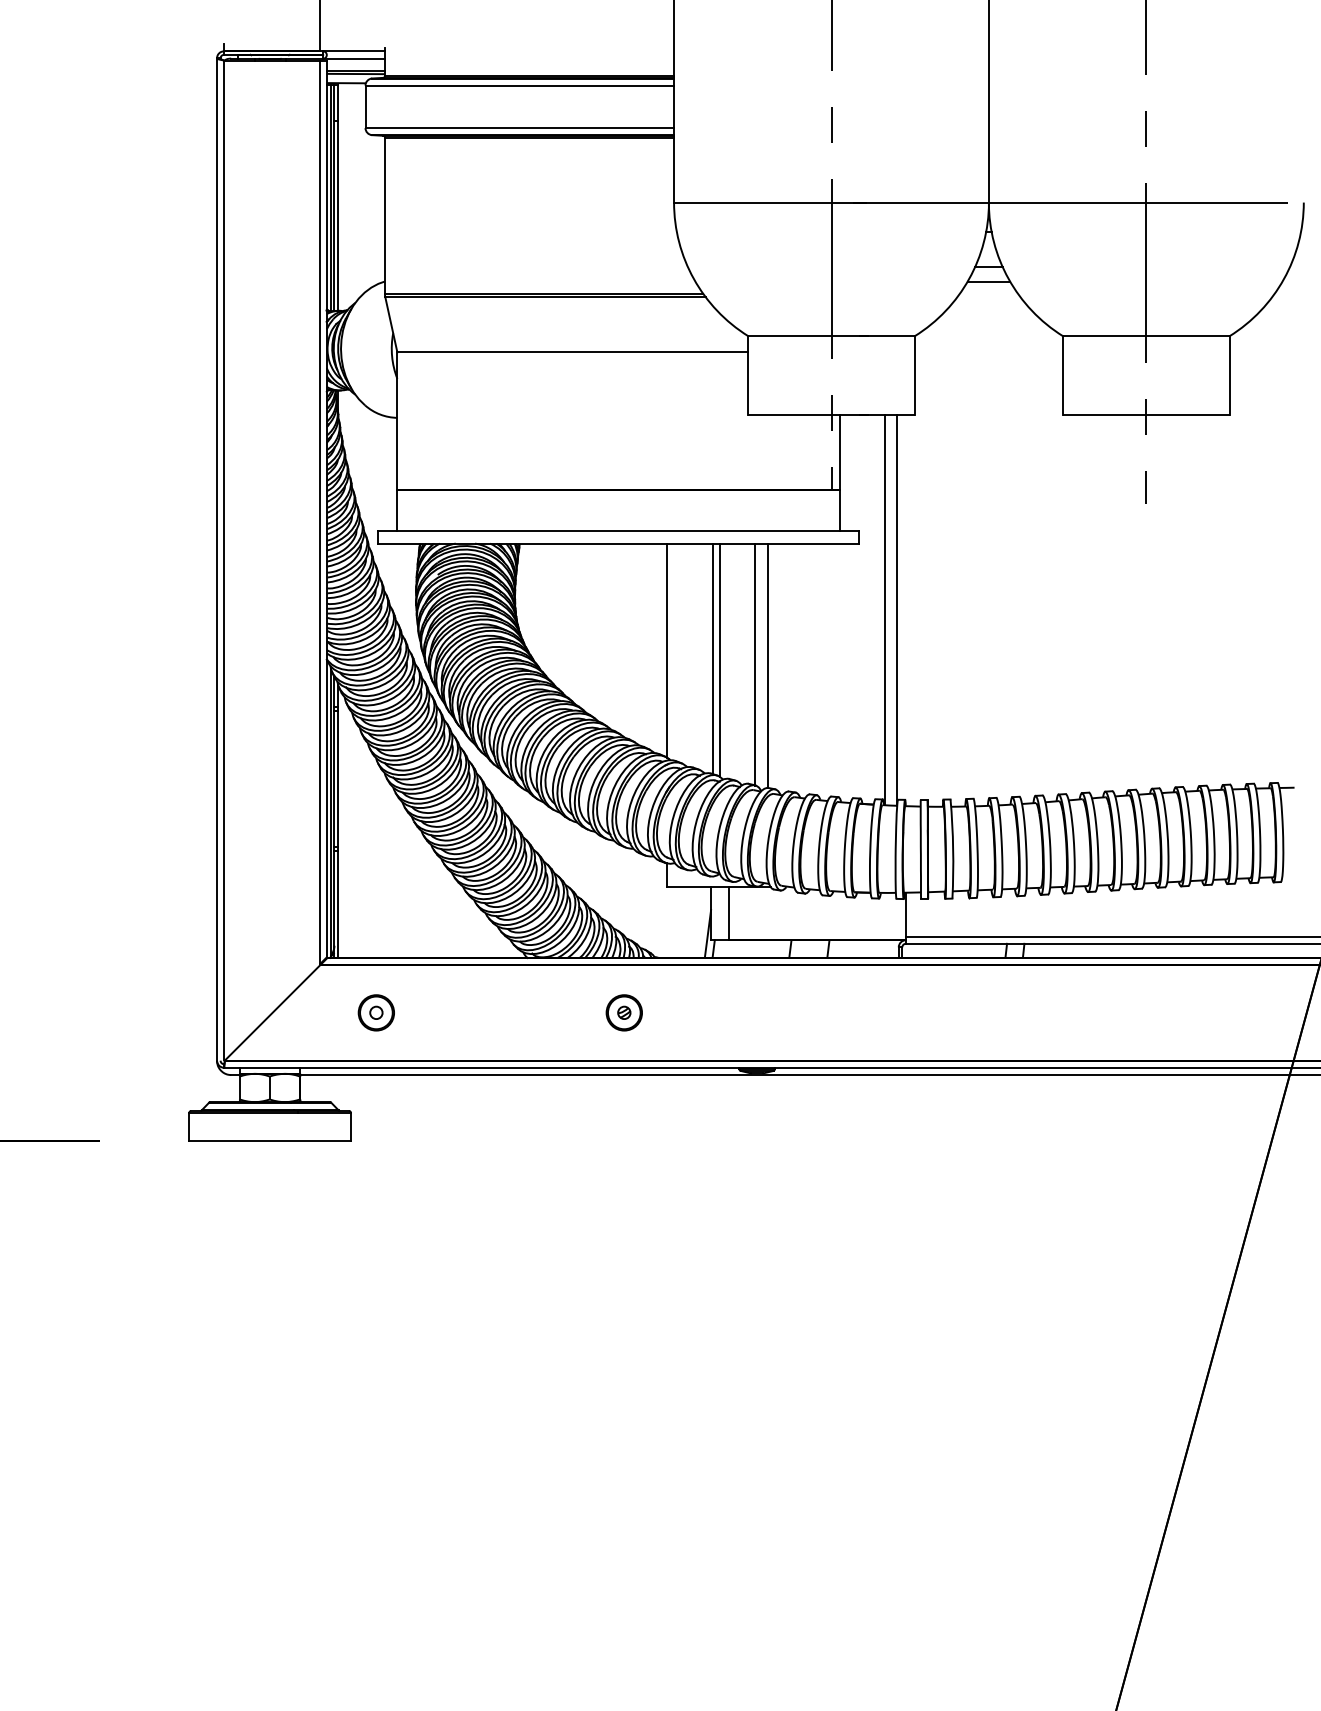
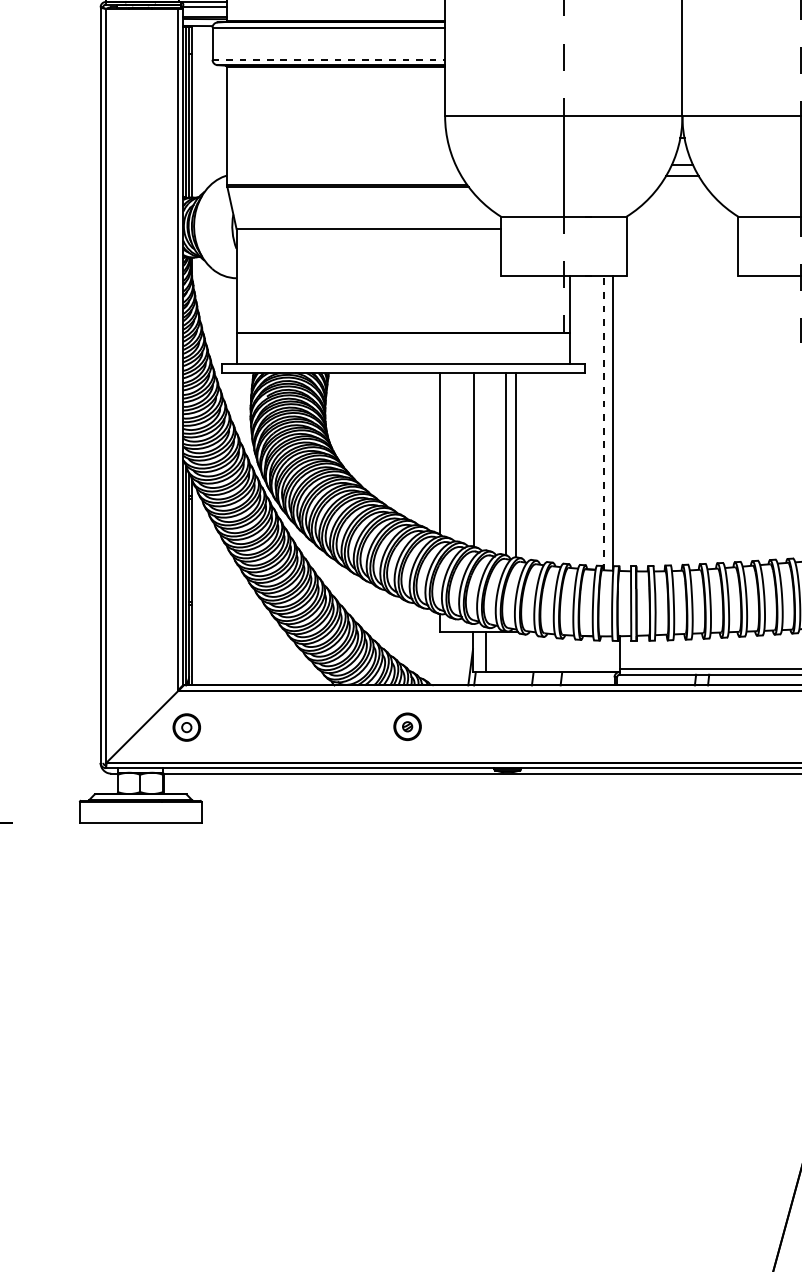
line: (520, 128) -> (329, 60), solid -> dashed
line: (884, 609) -> (603, 422), solid -> dashed
line: (719, 660) -> (479, 461), removed
part: (375, 1012) -> (186, 727), moved

